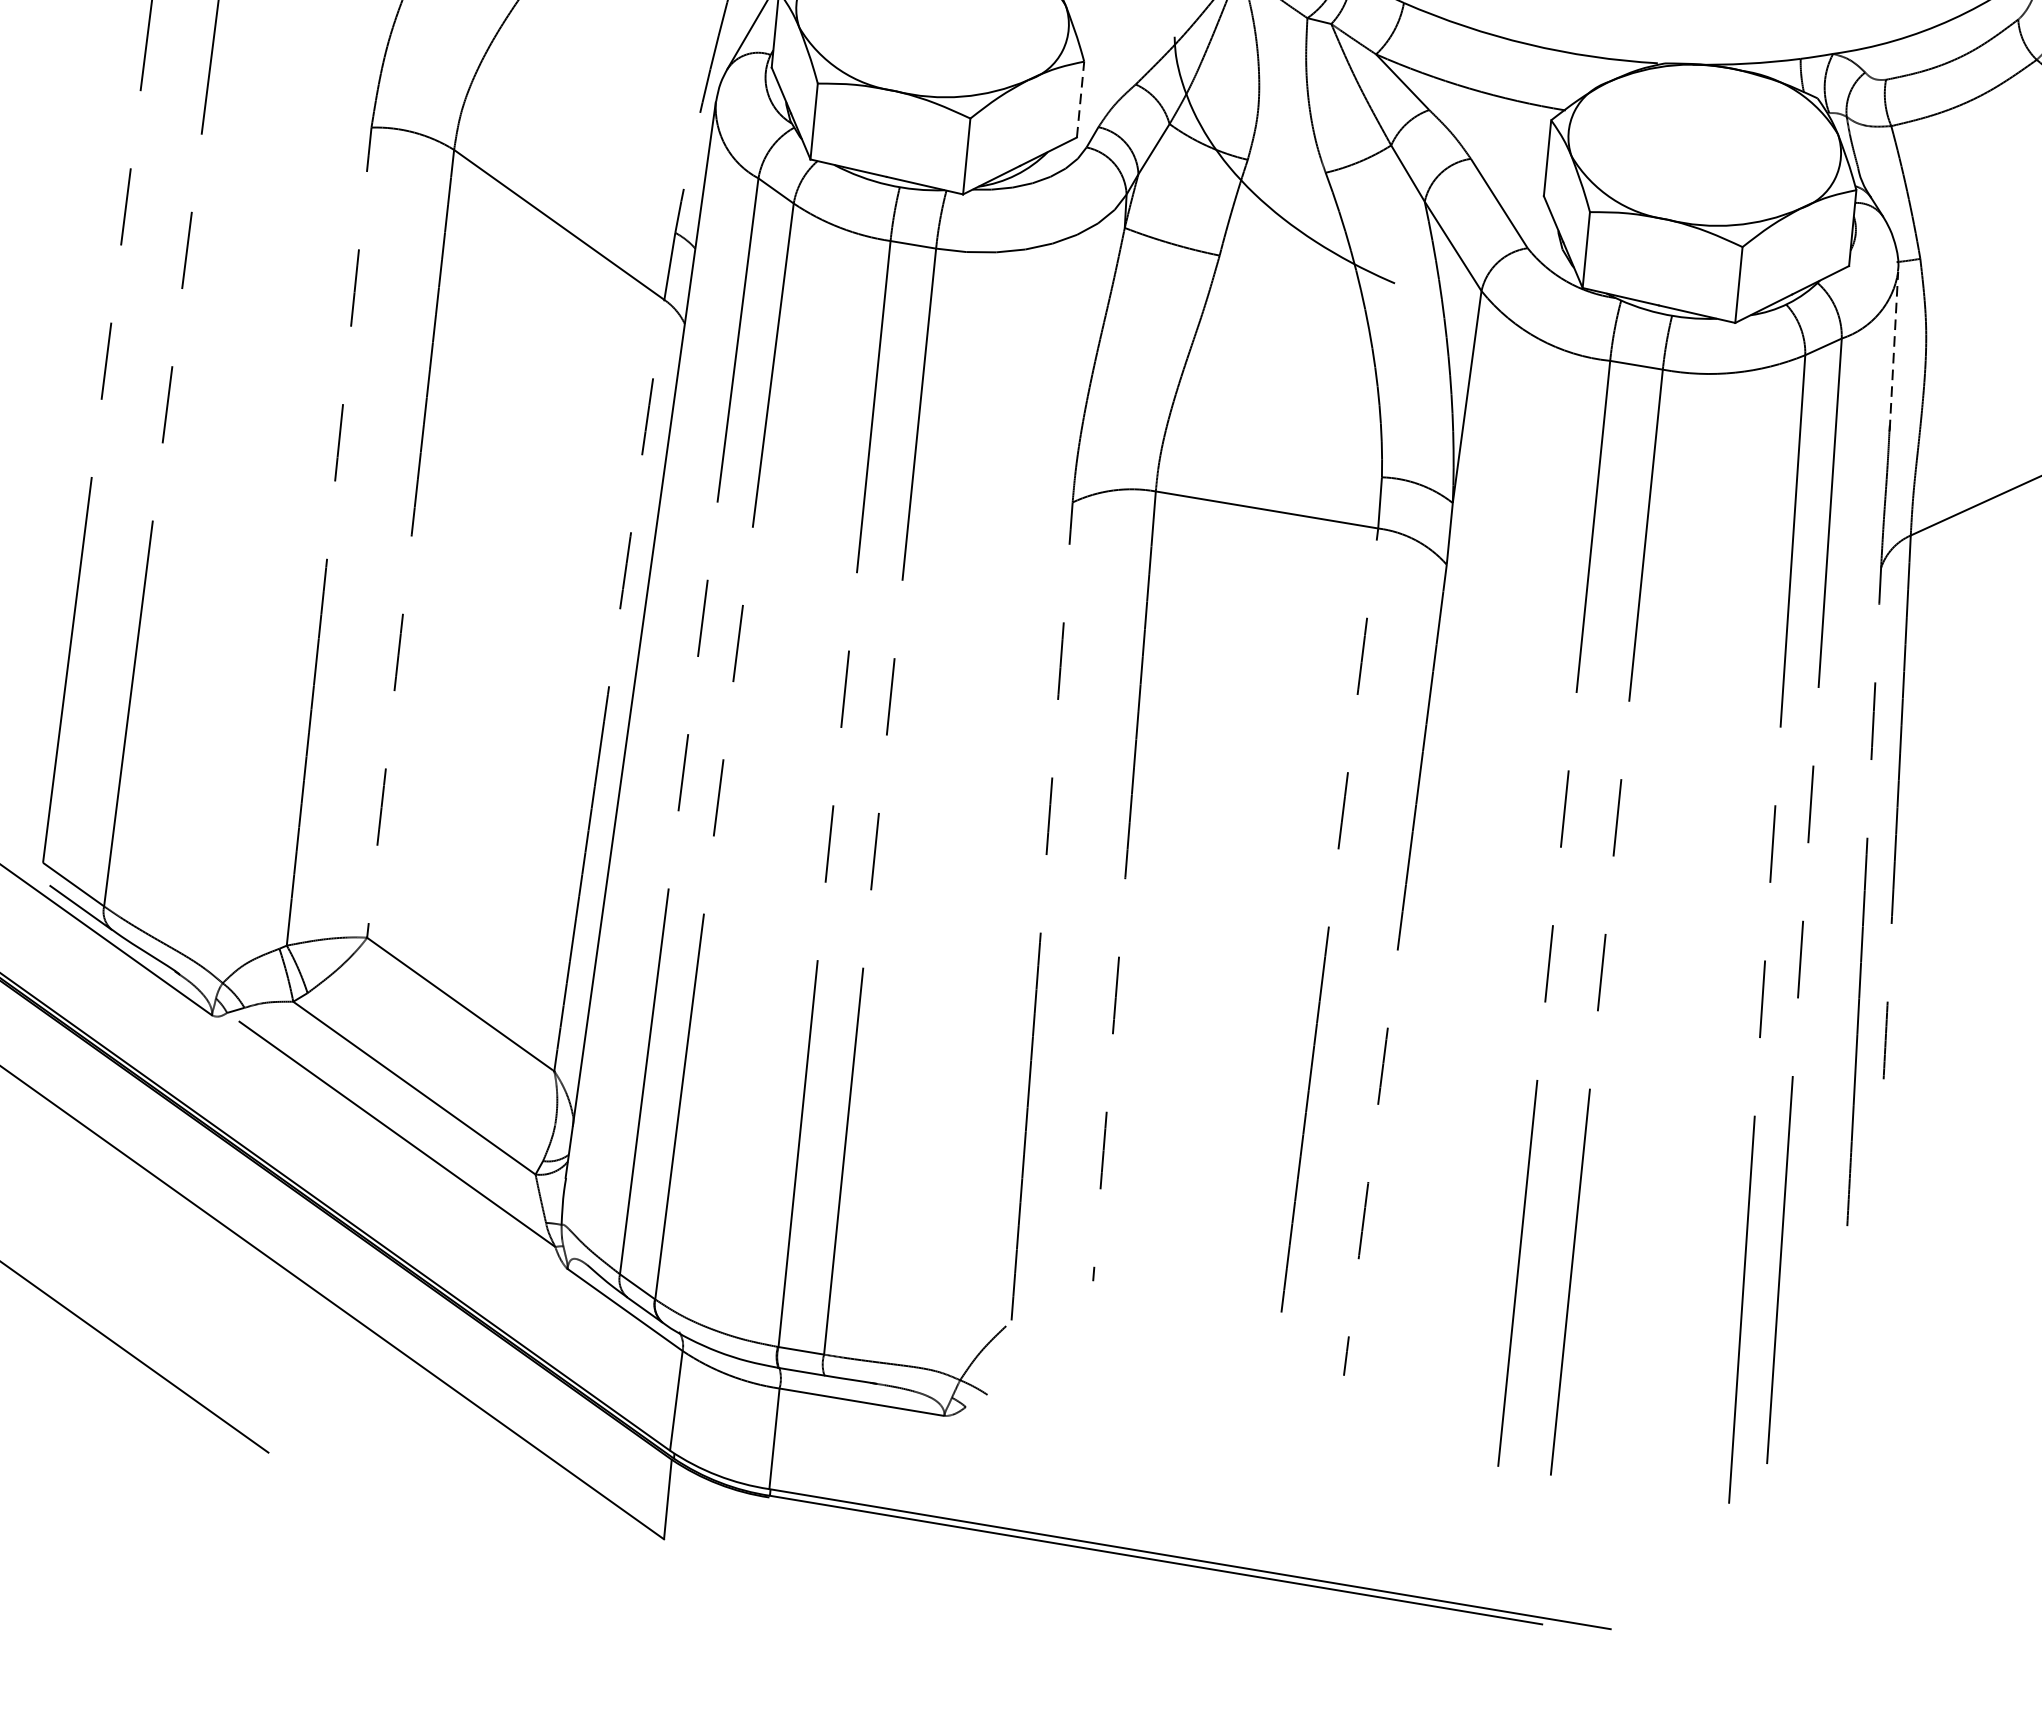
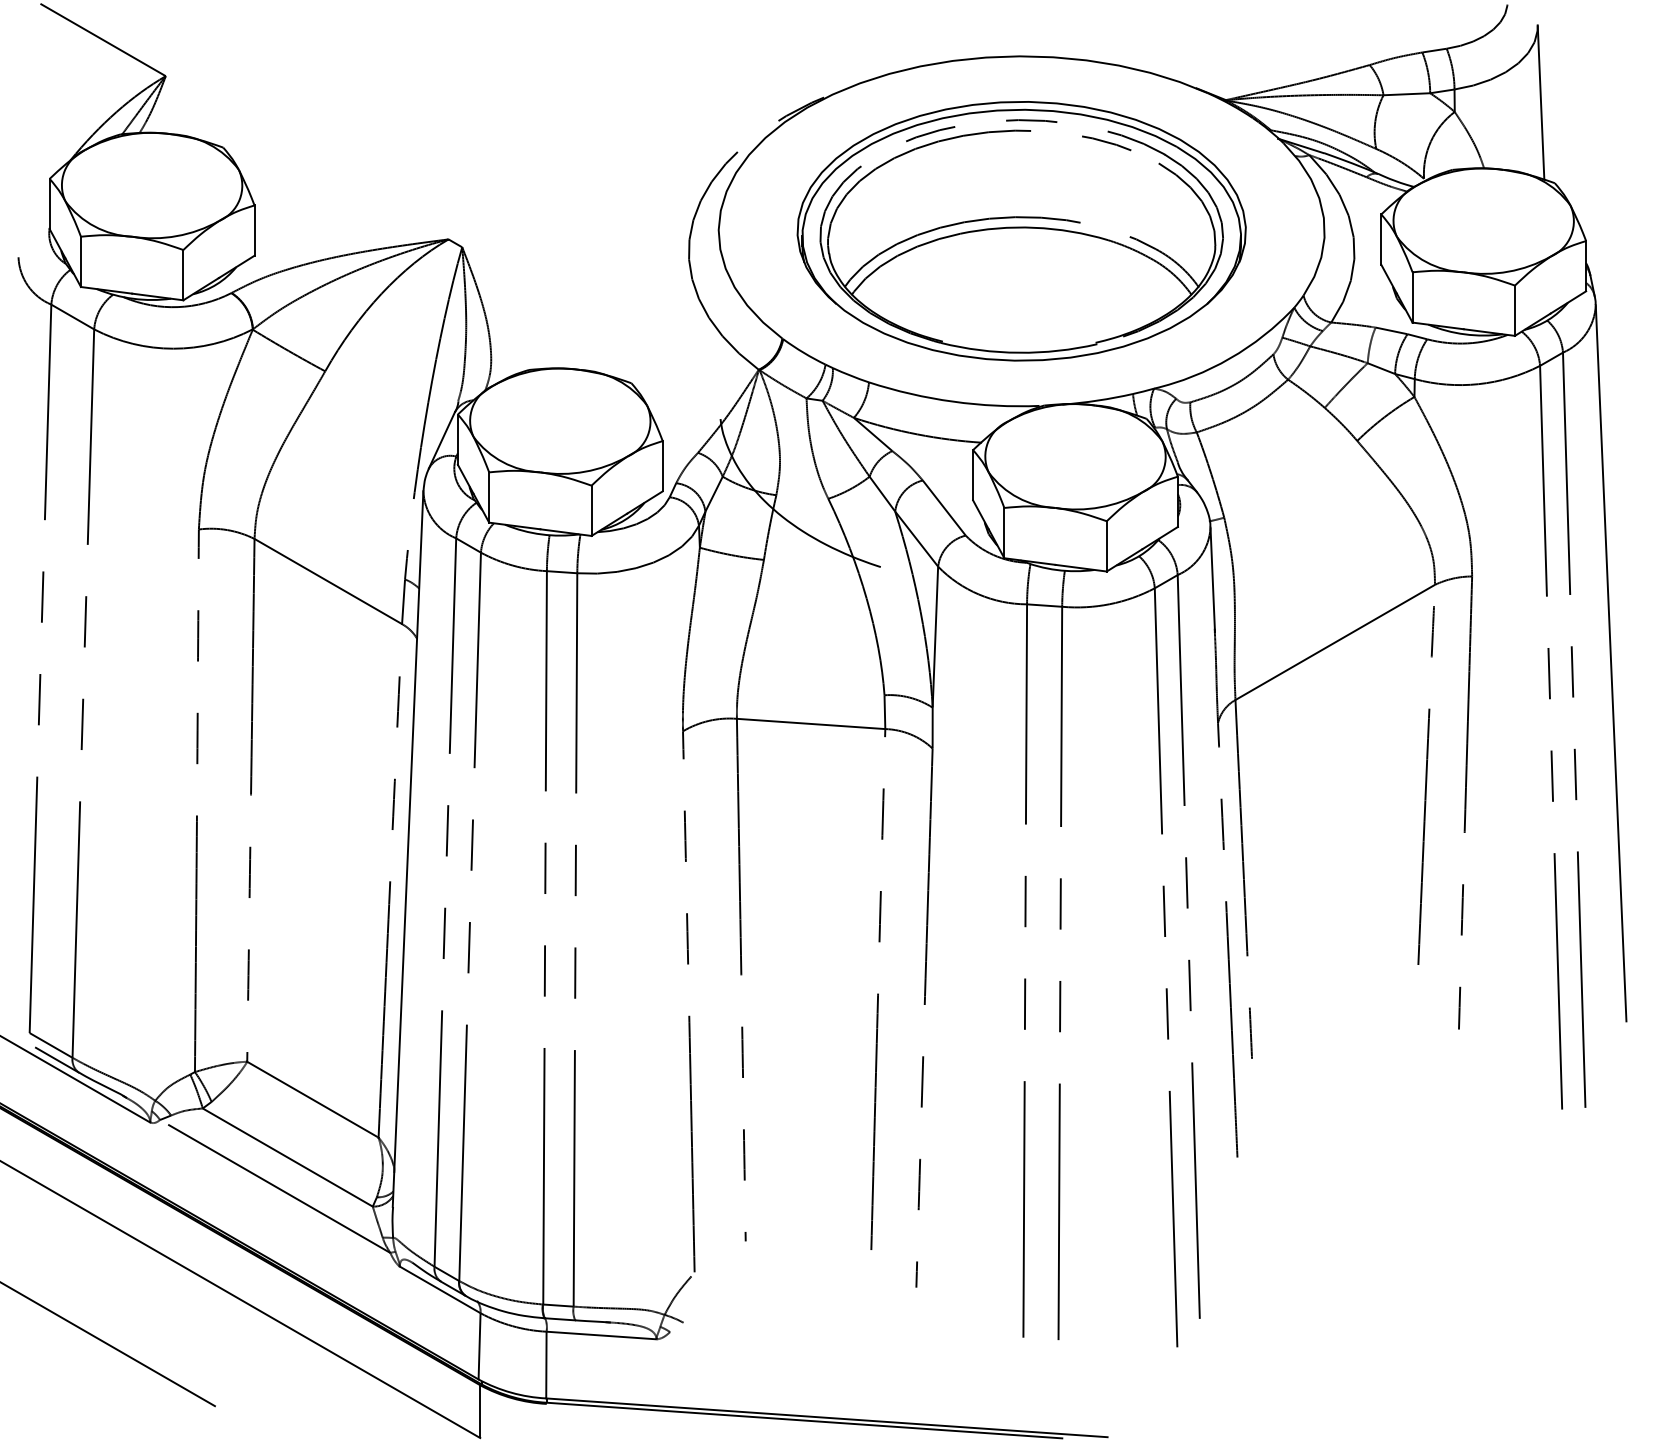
line: (1080, 98) -> (662, 465), dashed -> solid
line: (1893, 350) -> (1212, 579), dashed -> solid

